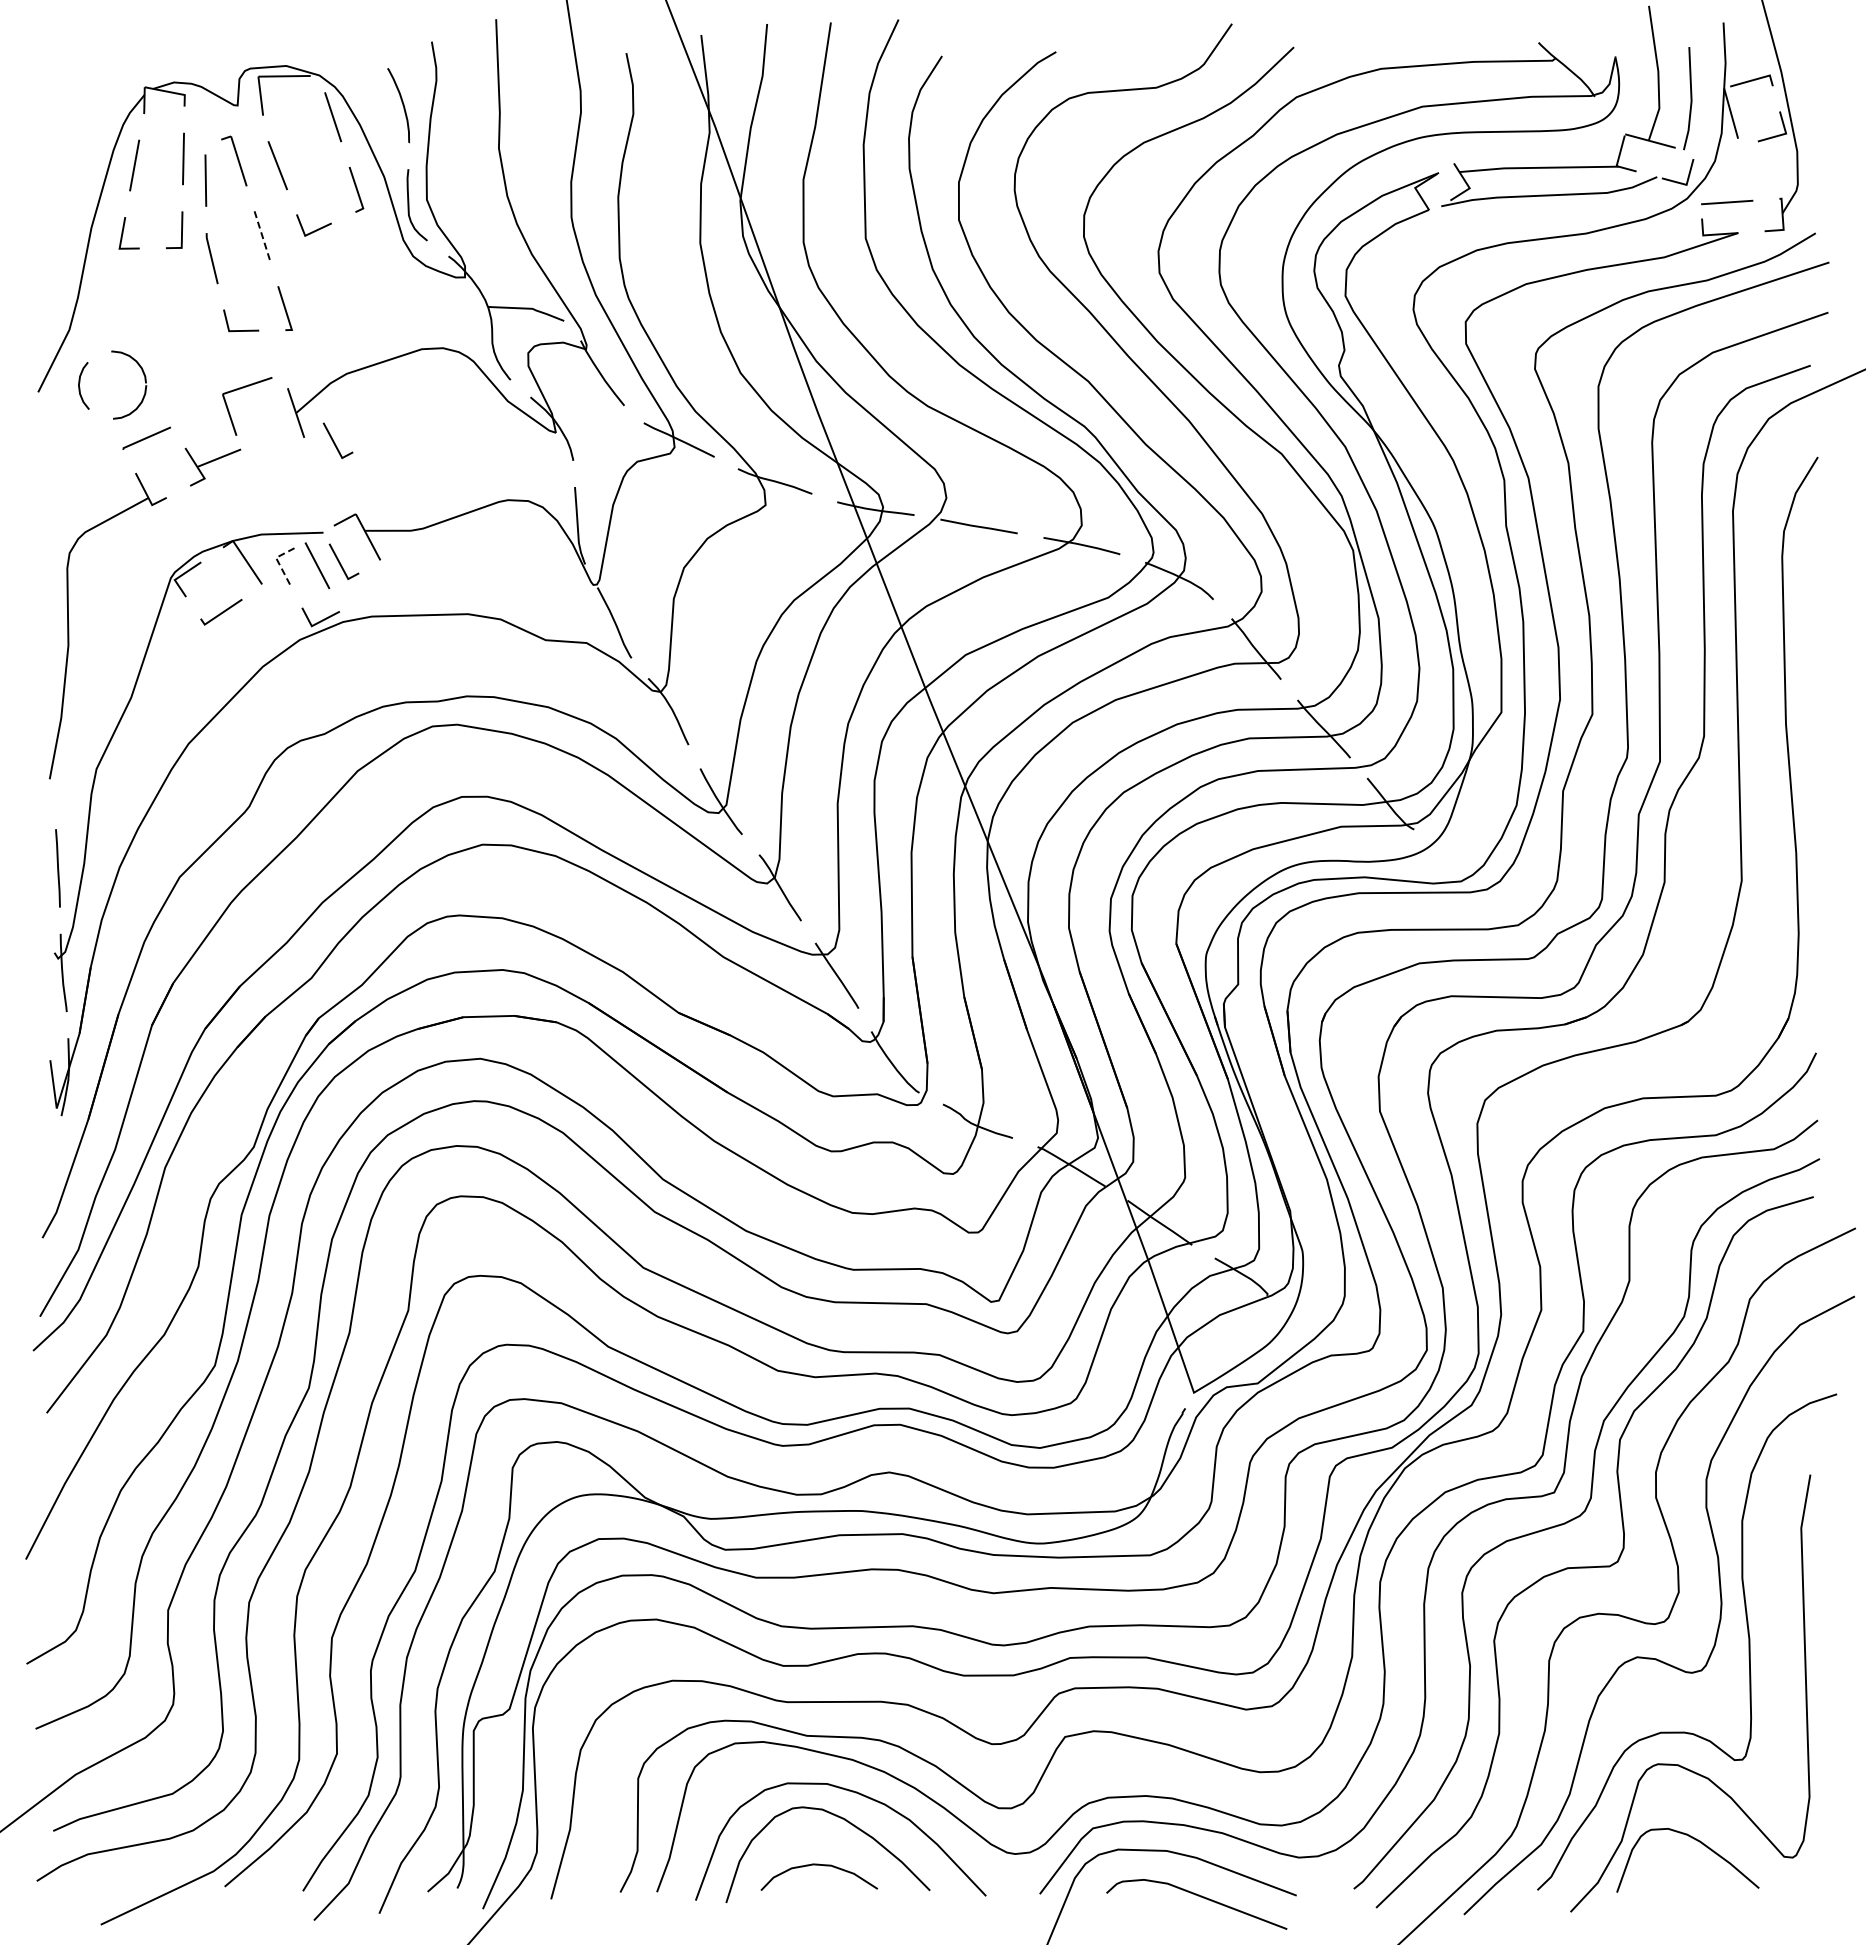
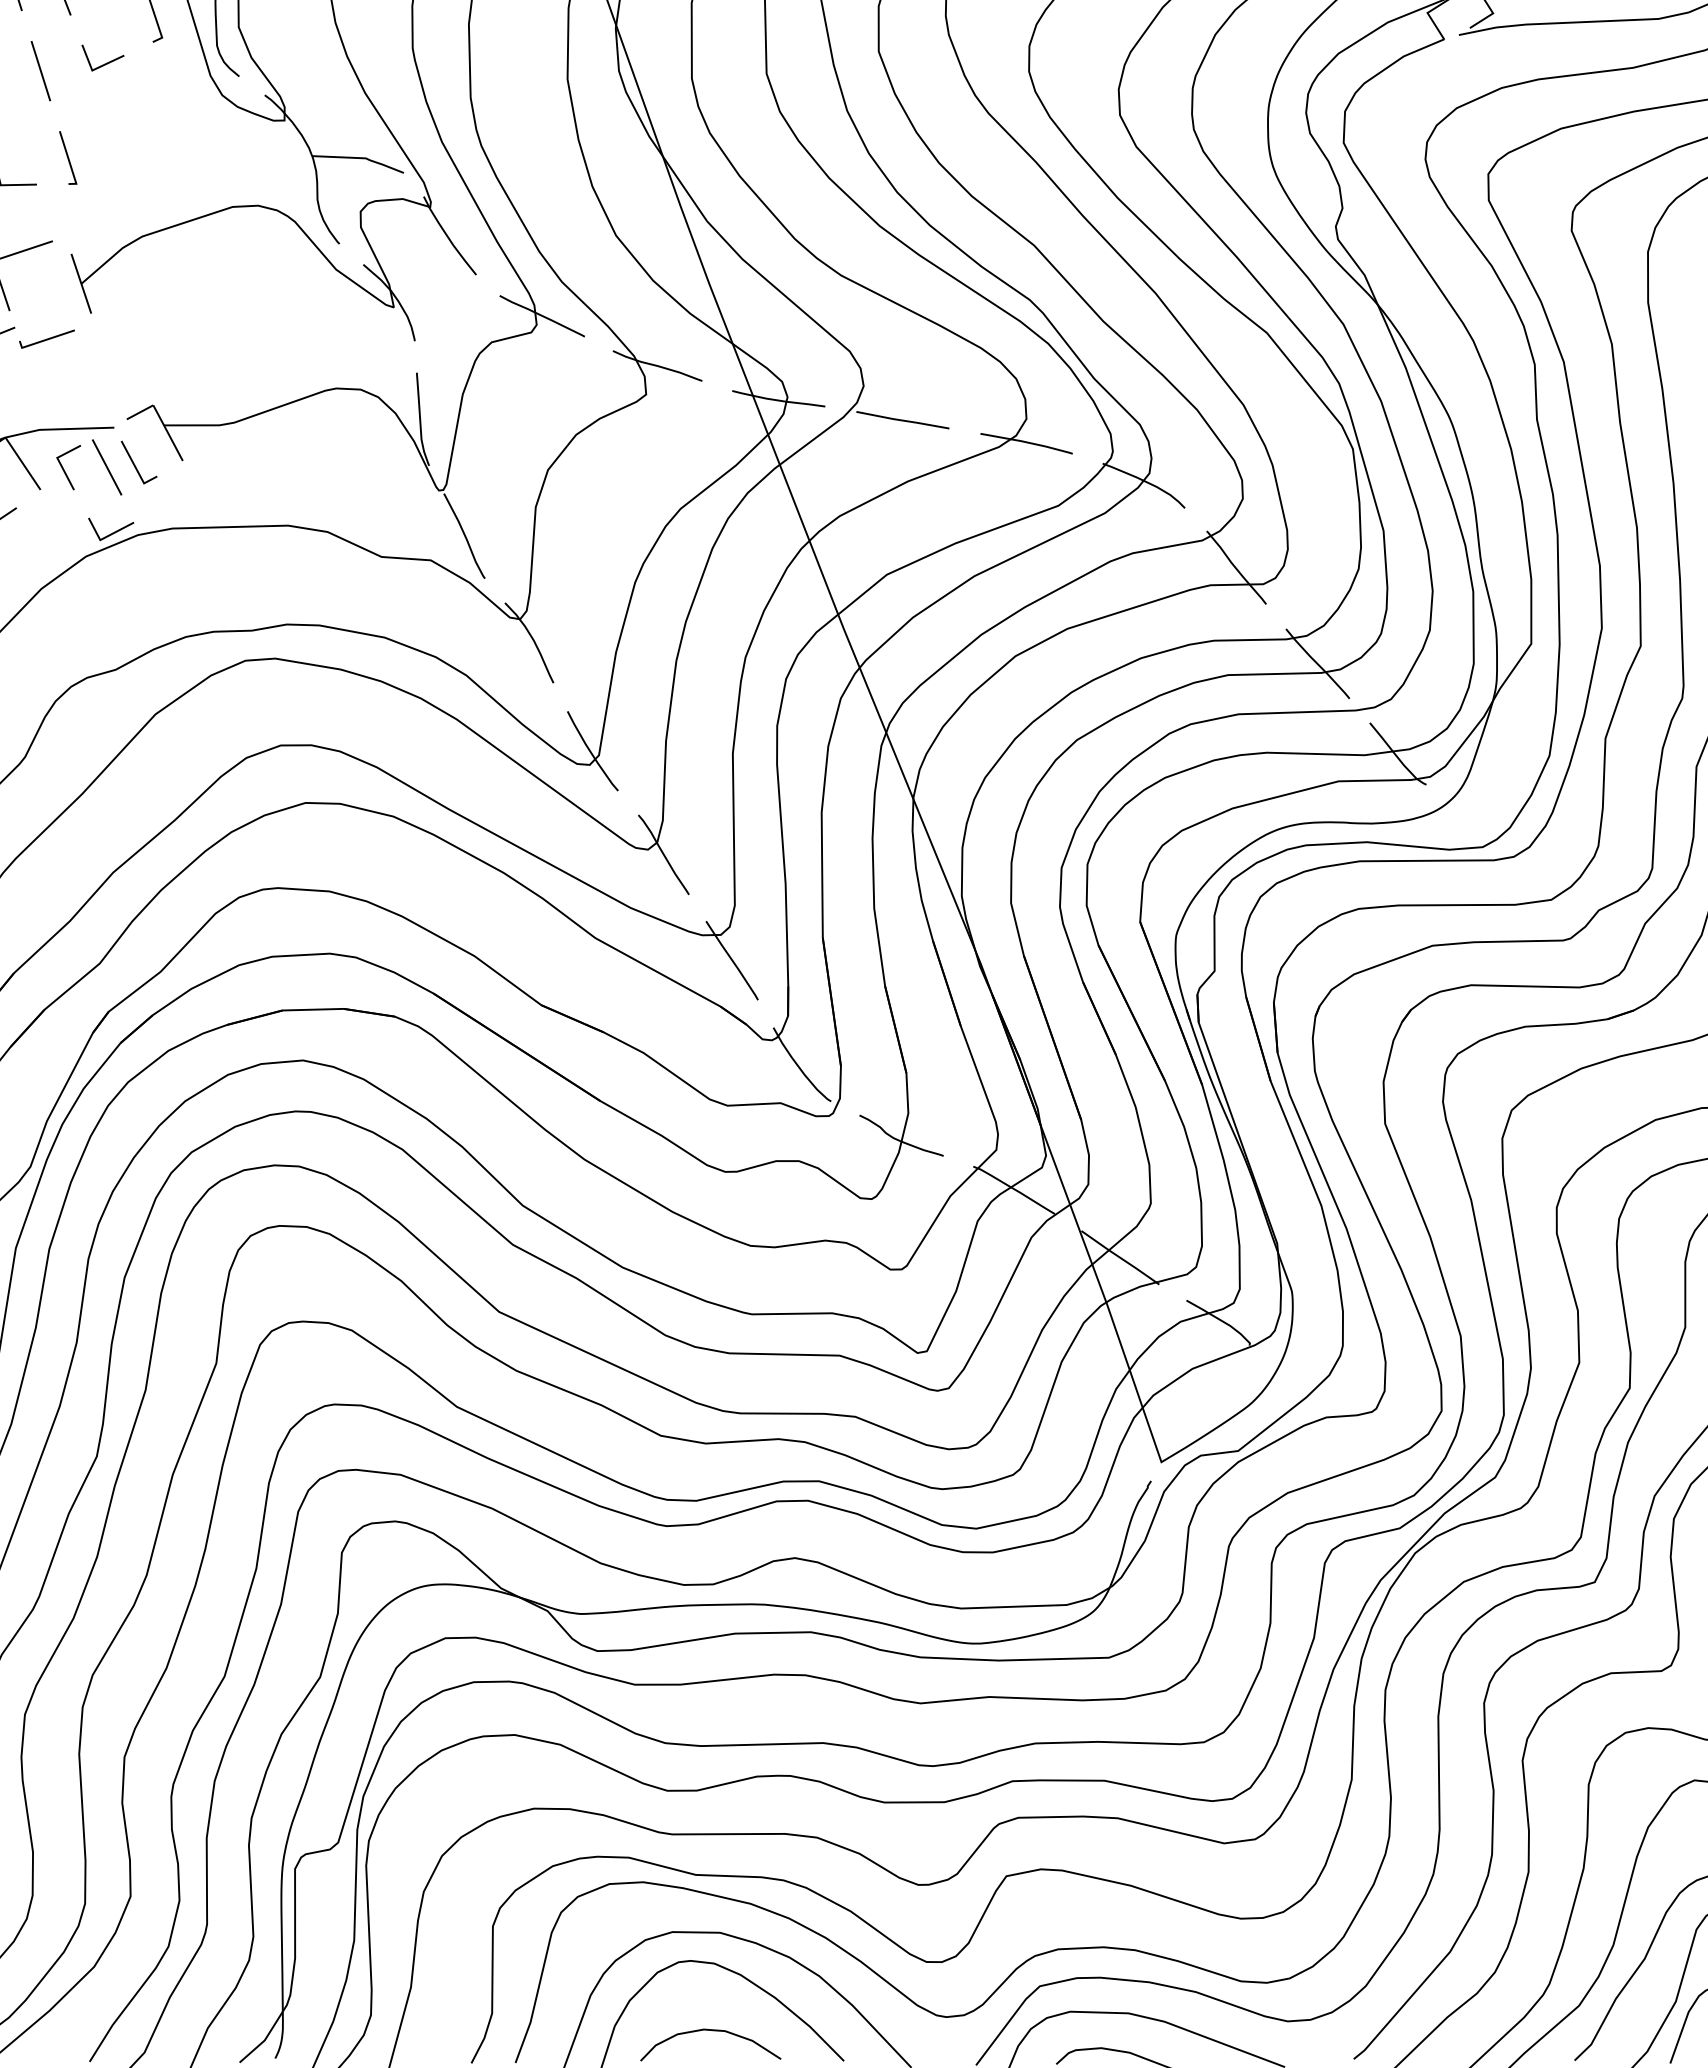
line: (262, 236) -> (40, 71), dashed -> solid
line: (334, 441) -> (127, 317), removed
line: (267, 459) -> (46, 339), added
line: (277, 560) -> (59, 461), dashed -> solid

